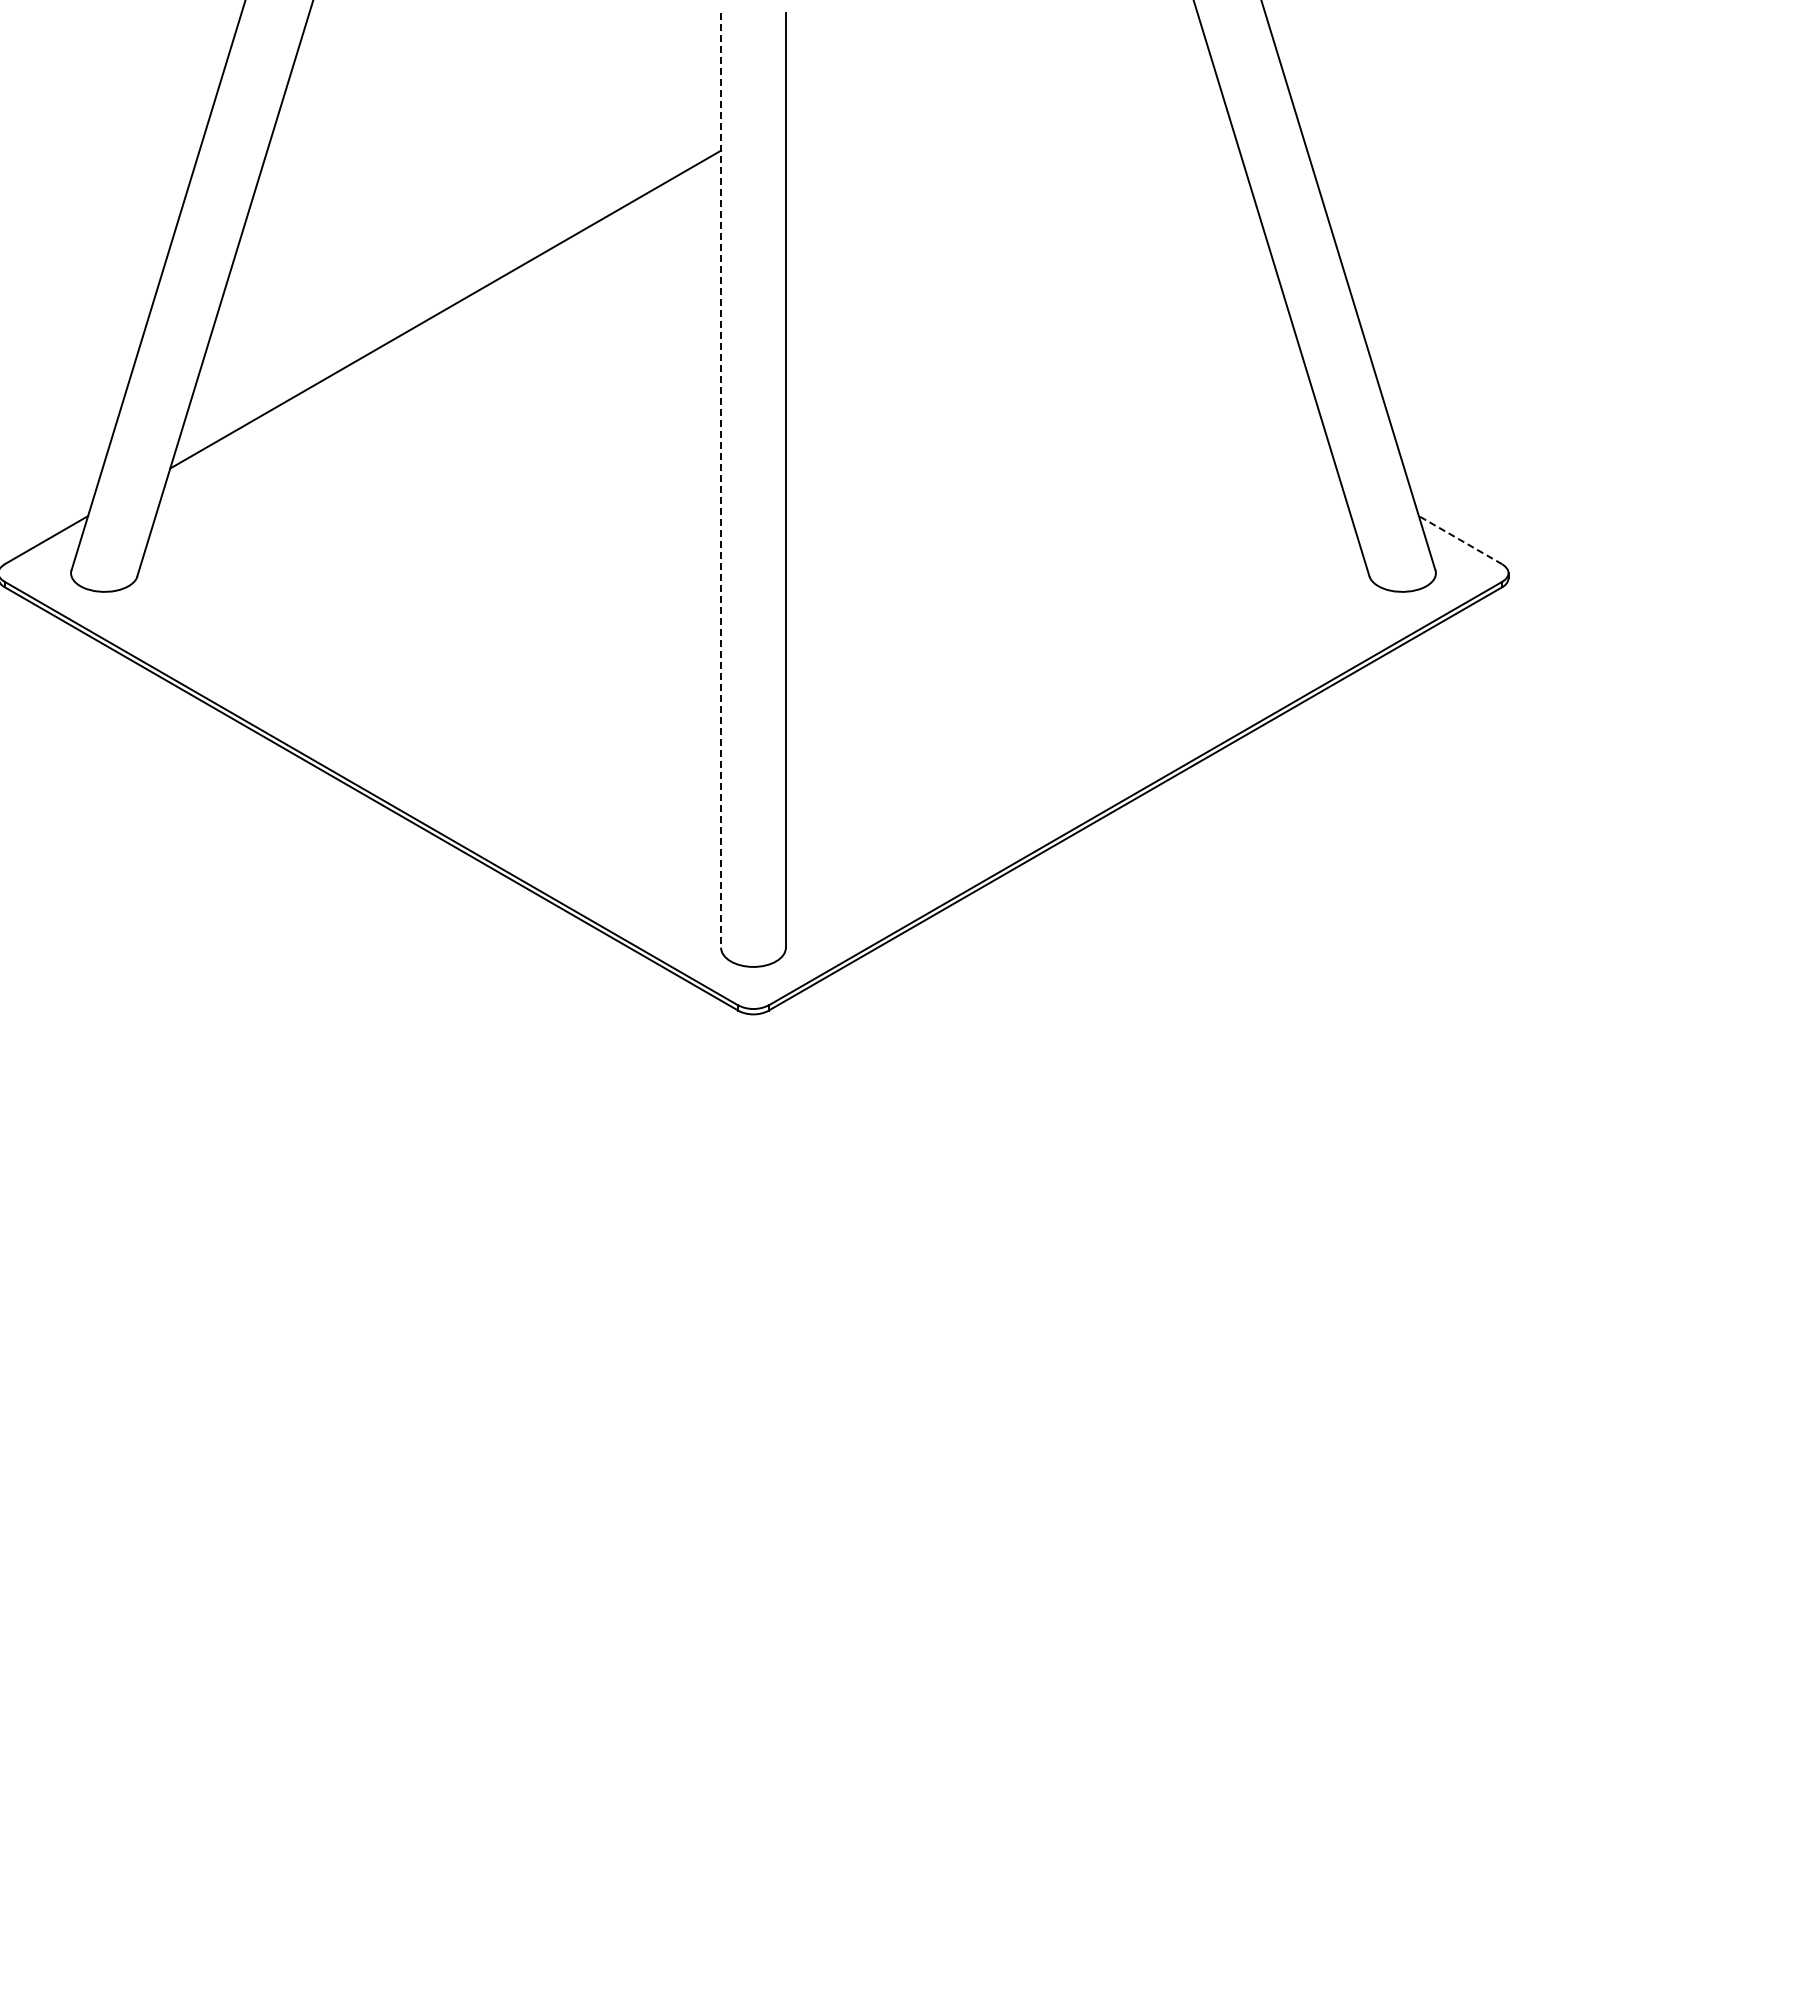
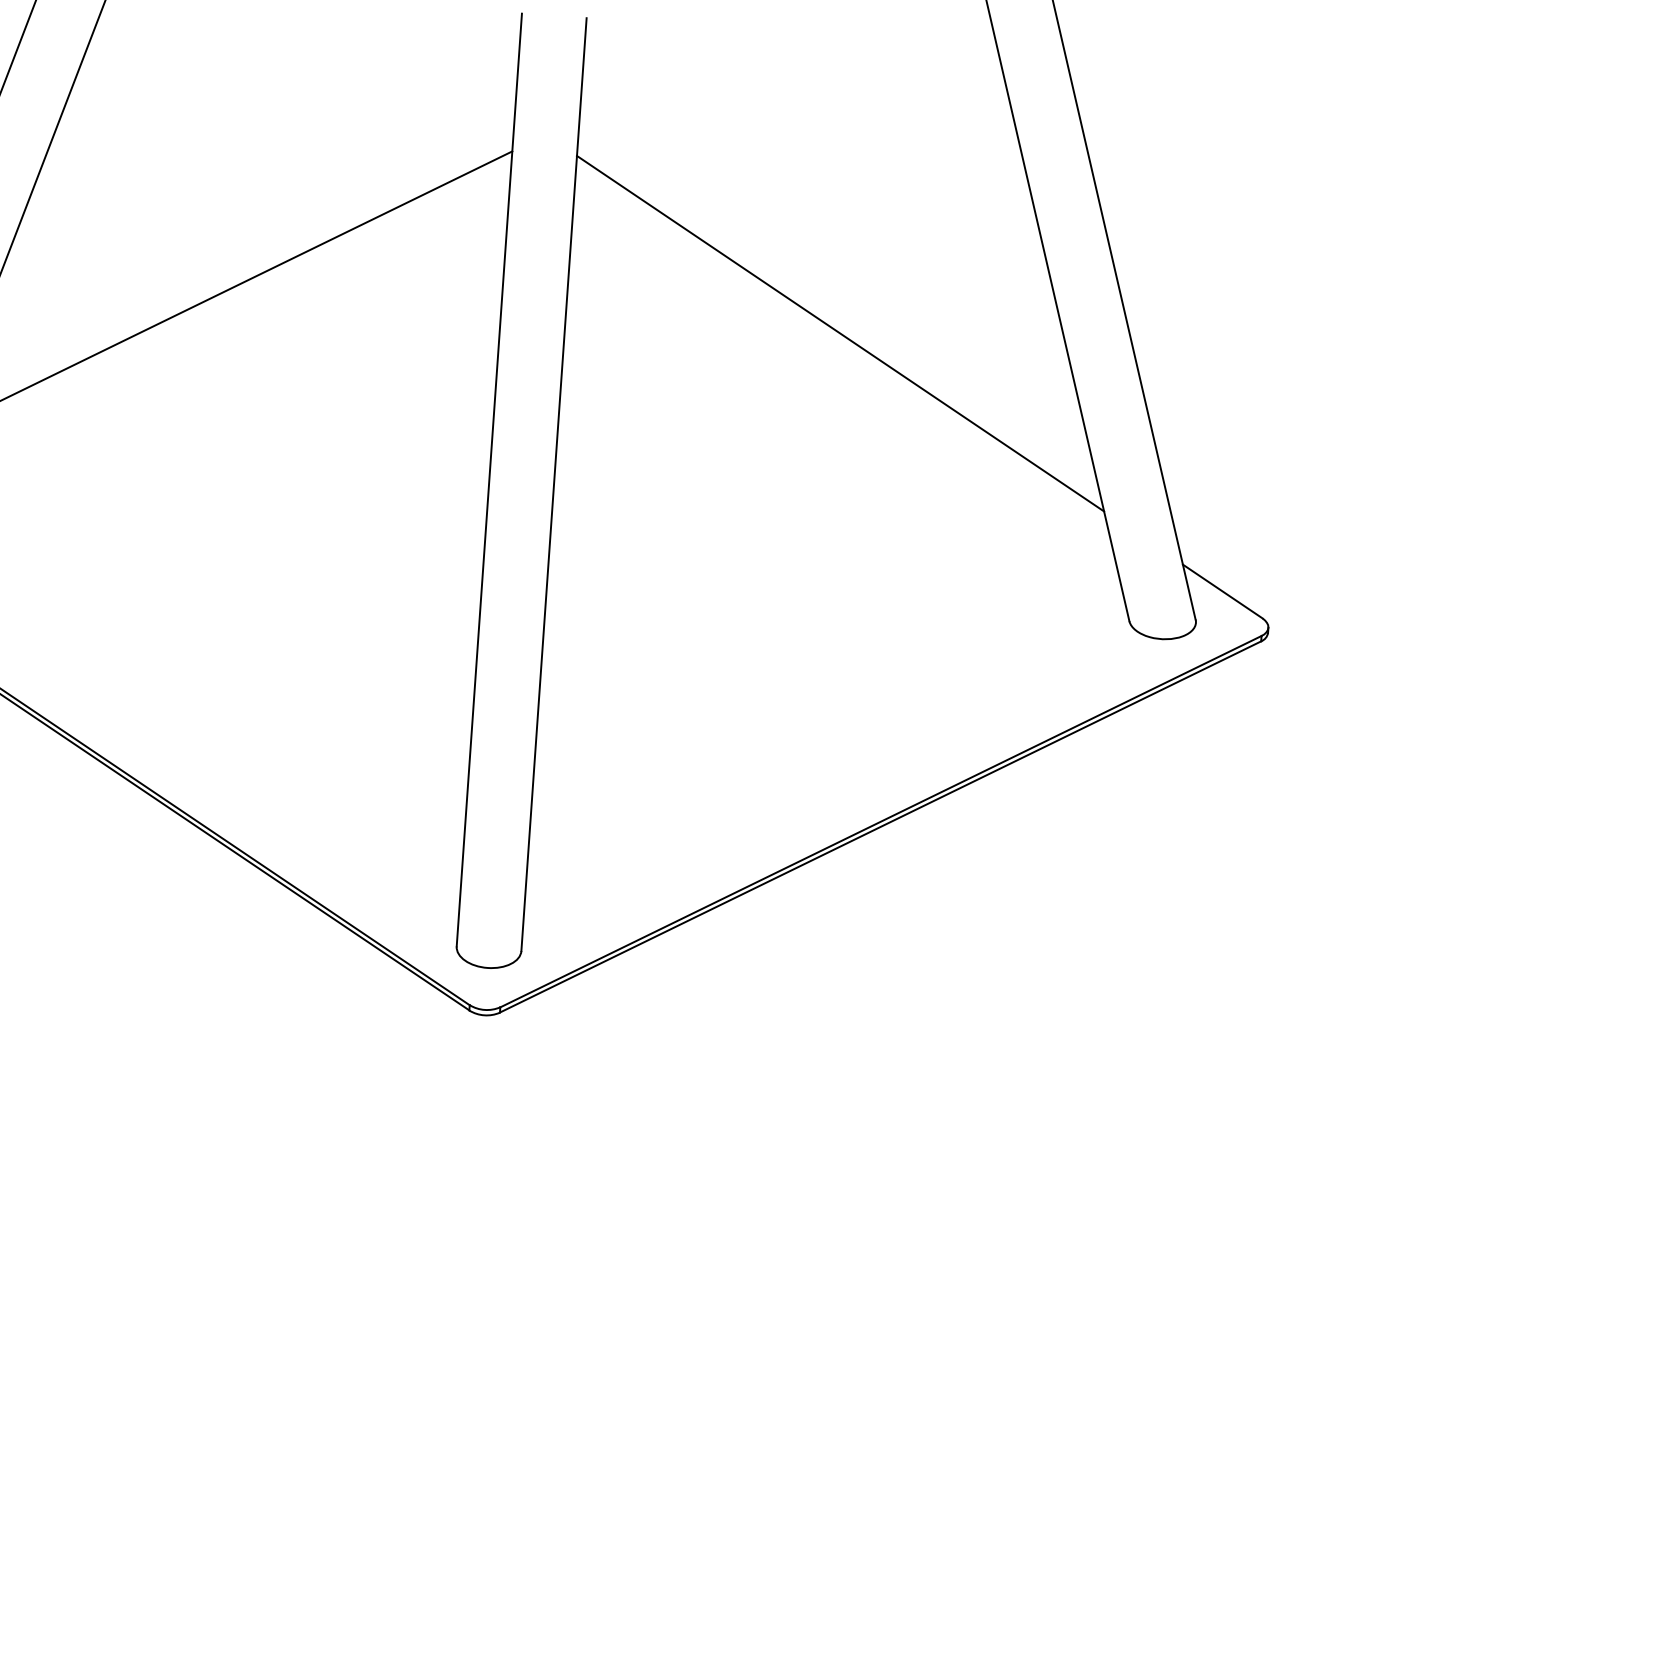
line: (1060, 309) -> (839, 333), added
line: (721, 480) -> (489, 480), dashed -> solid
line: (1460, 539) -> (1222, 590), dashed -> solid

